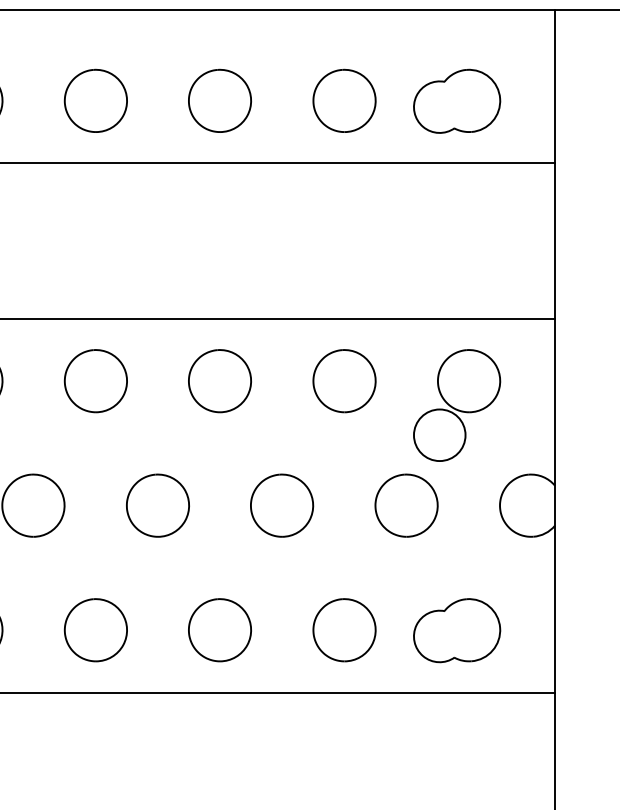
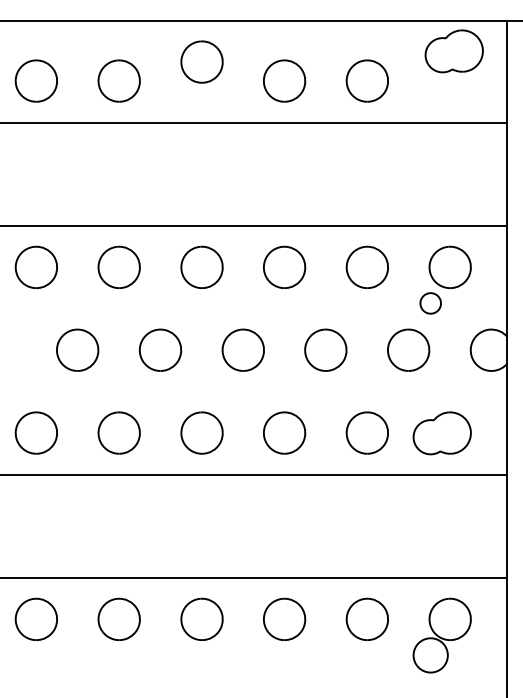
part: (95, 100) -> (201, 61), moved
part: (455, 101) -> (453, 51), moved
circle: (439, 435) -> (430, 303), size x0.6

